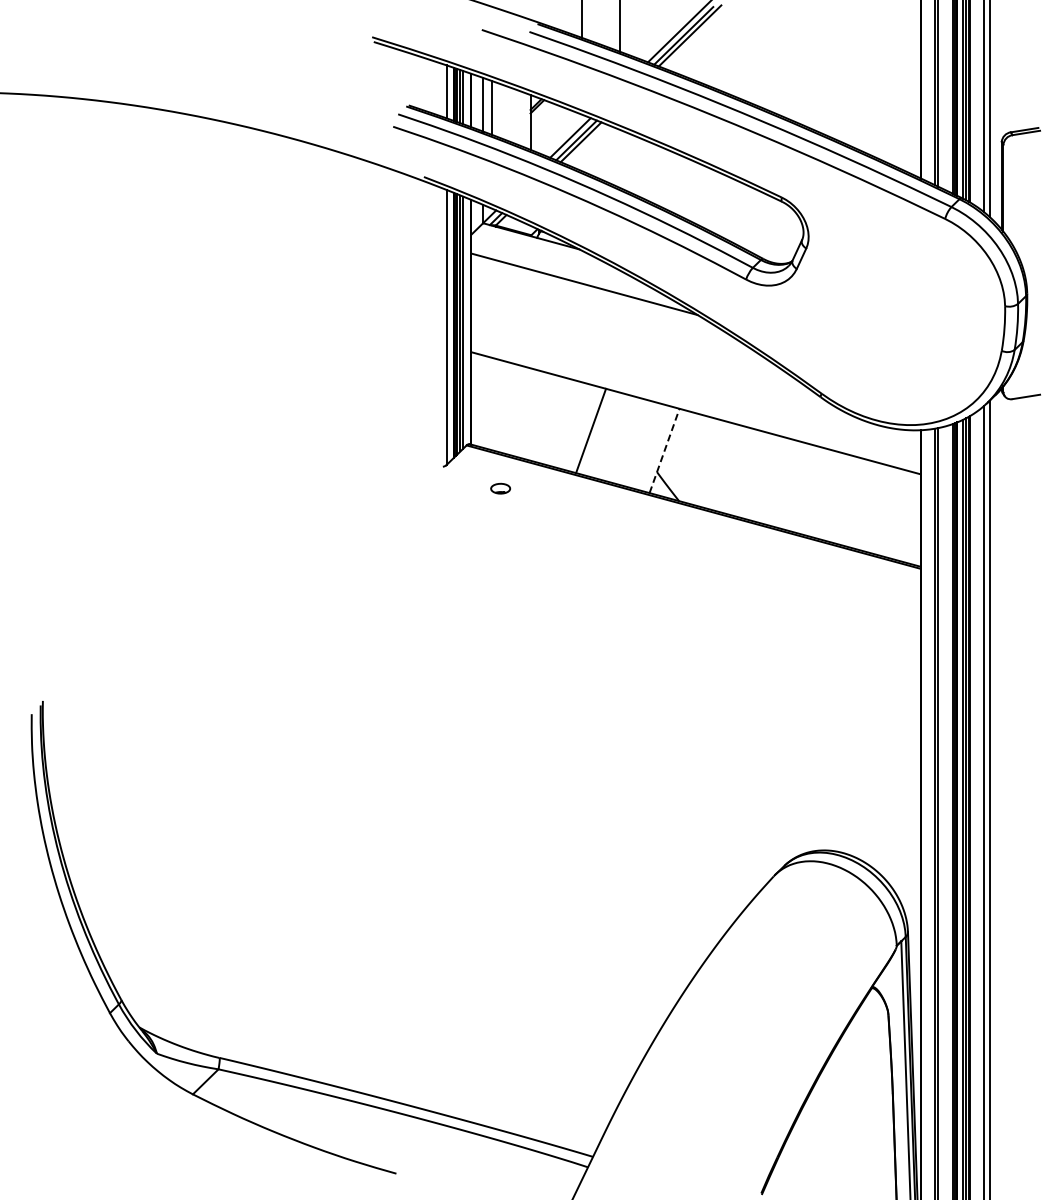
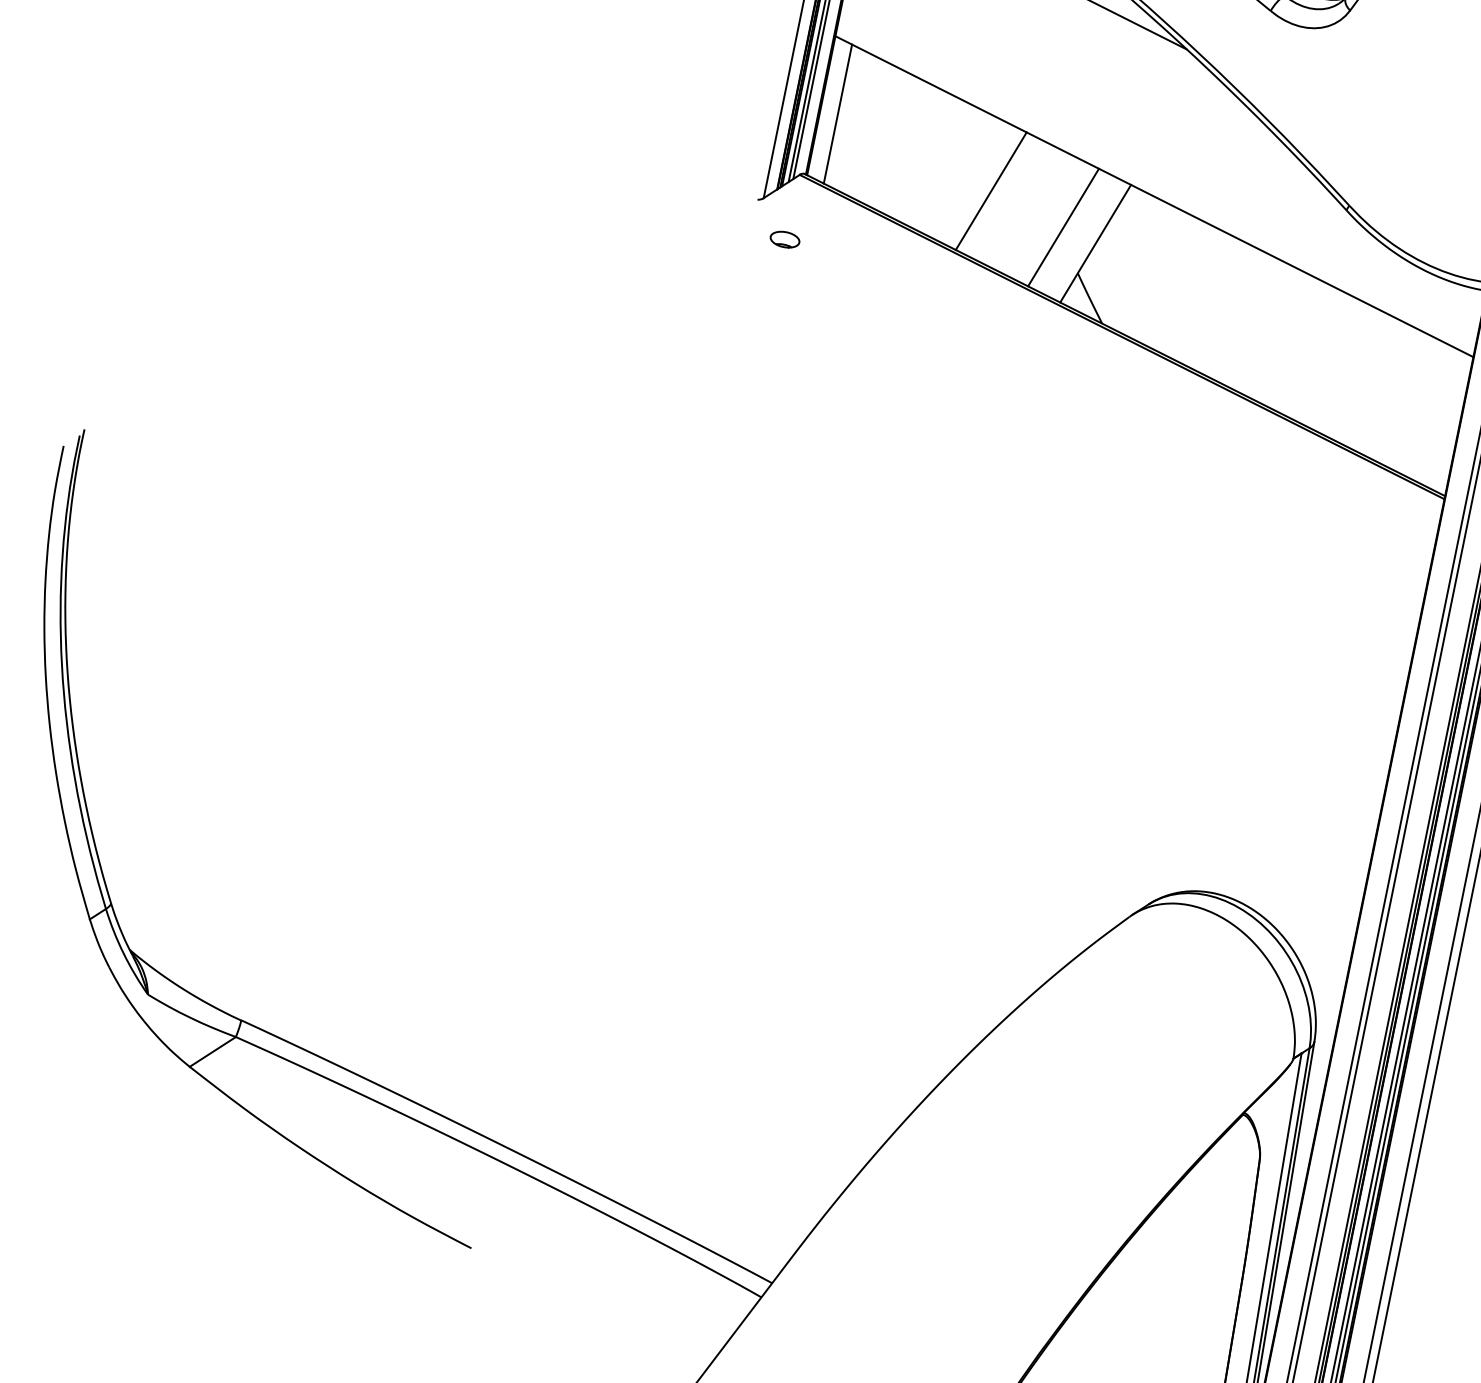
line: (483, 401) -> (838, 113), added
line: (641, 444) -> (1062, 226), added
line: (664, 450) -> (1095, 243), dashed -> solid
part: (500, 488) -> (784, 239), moved

